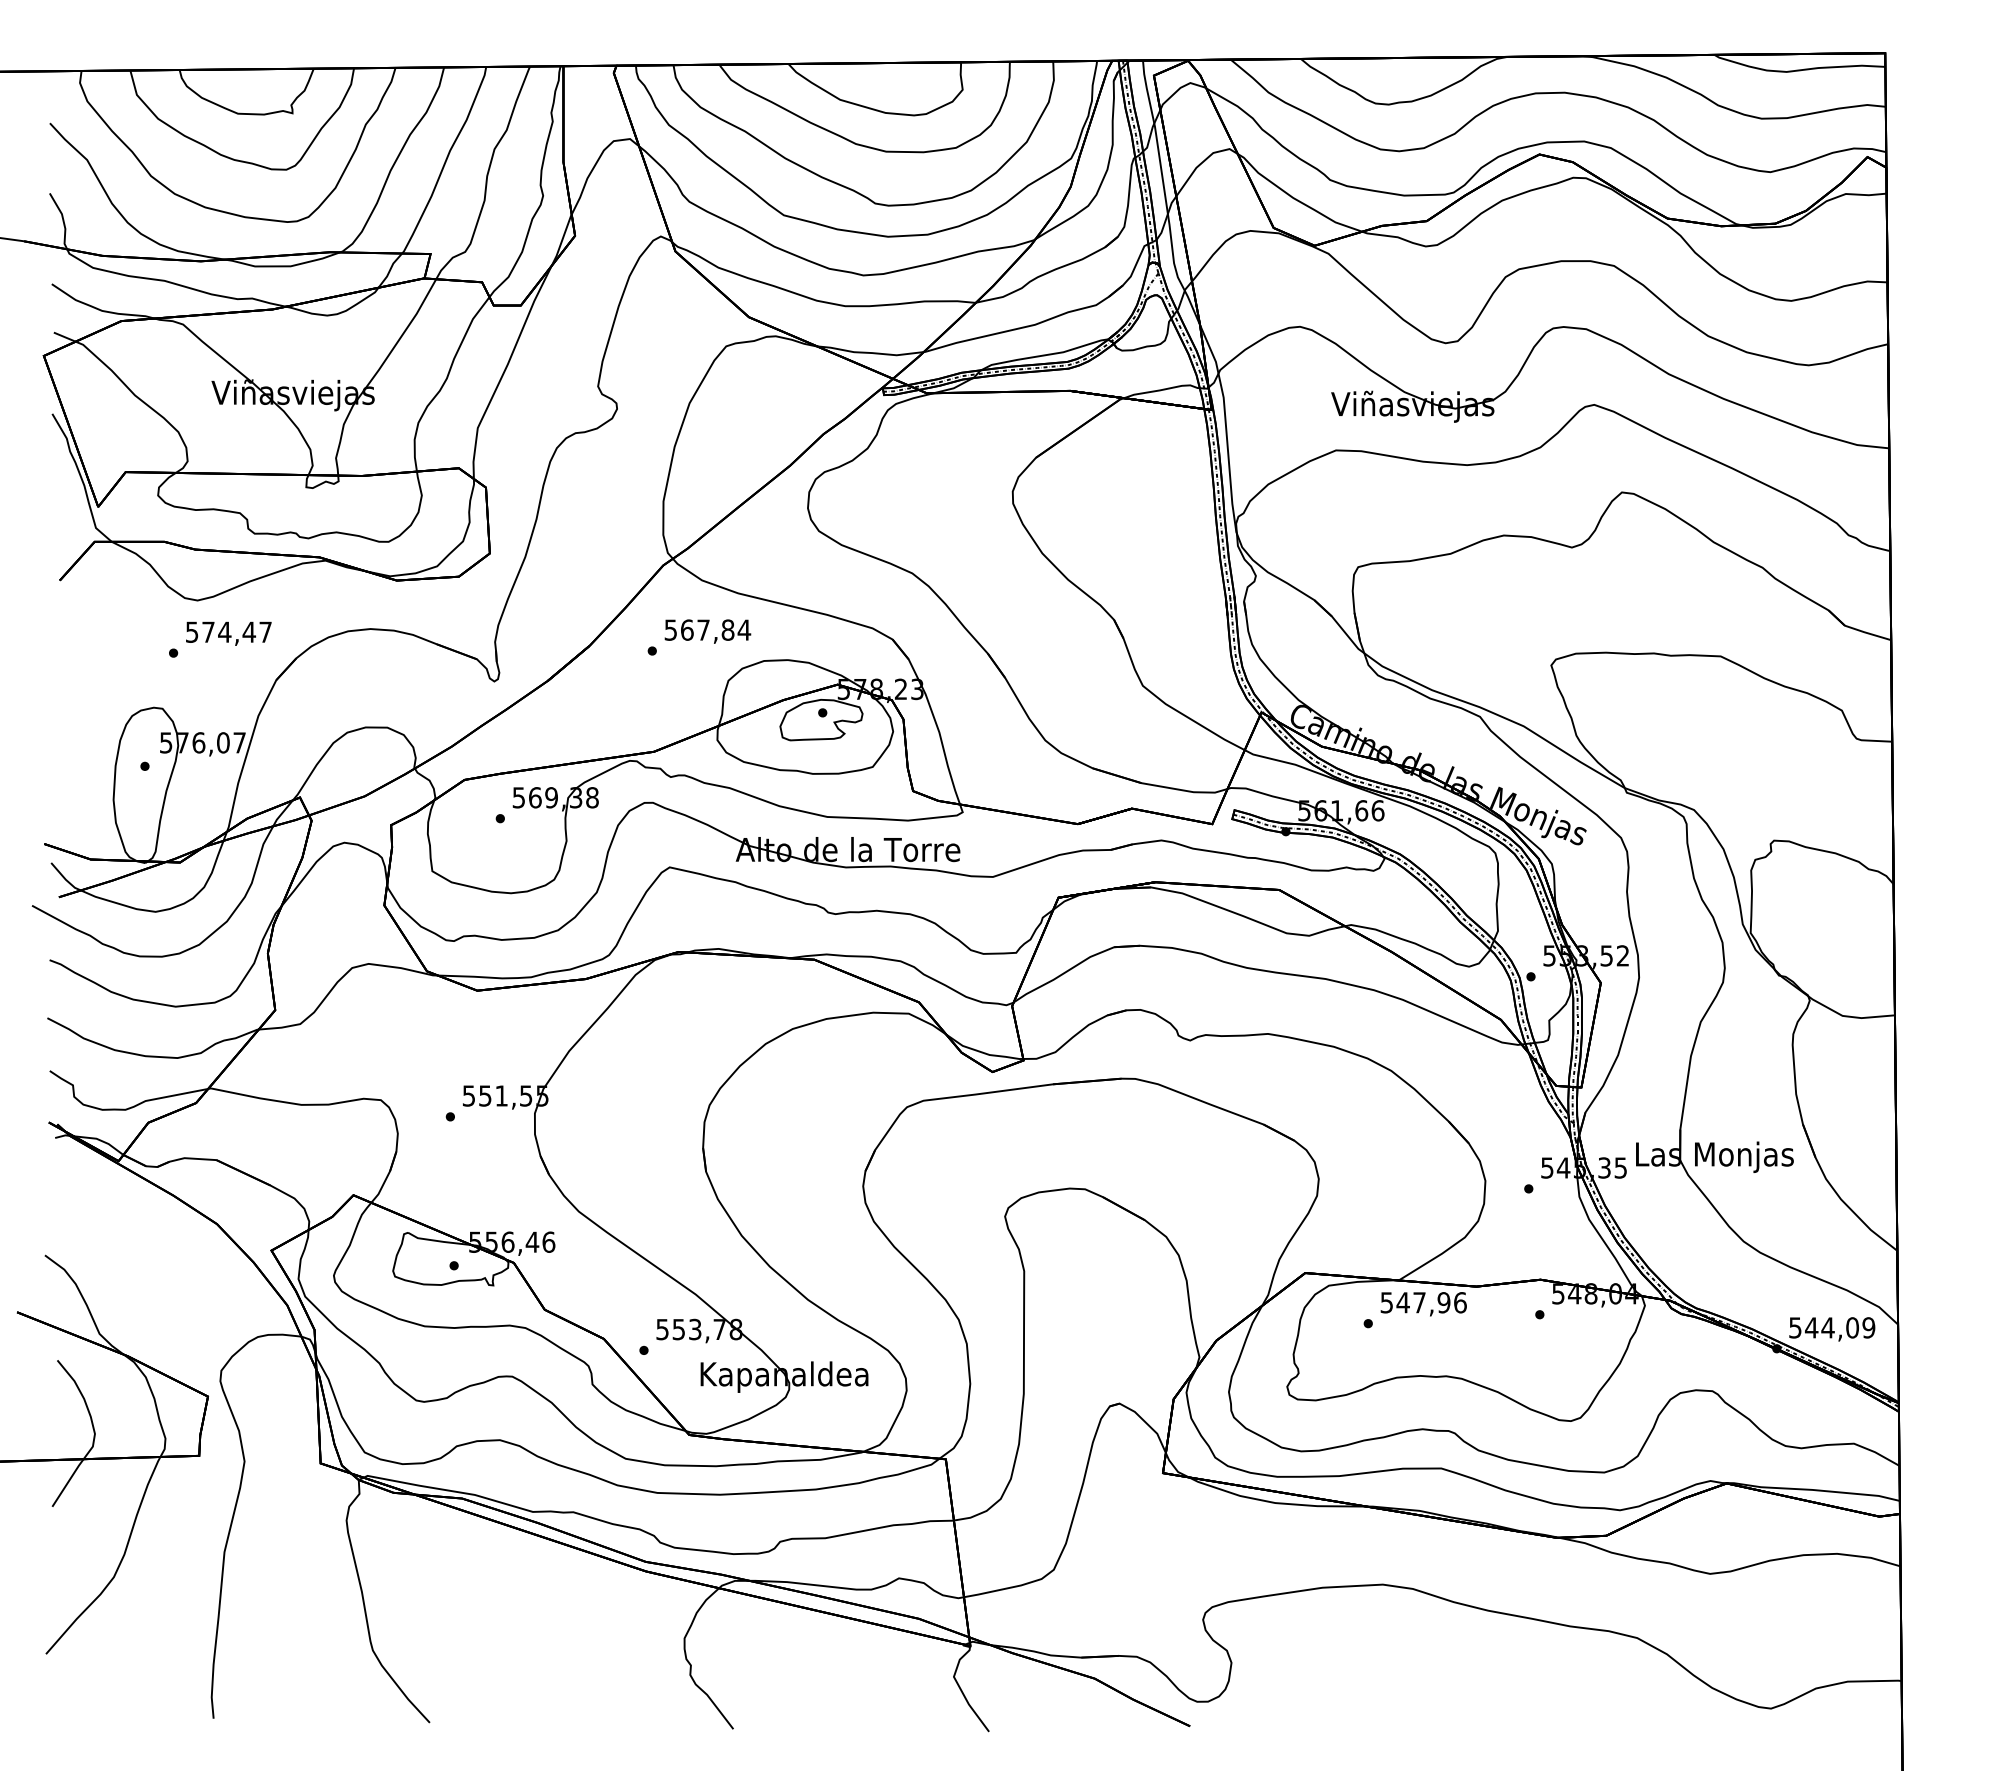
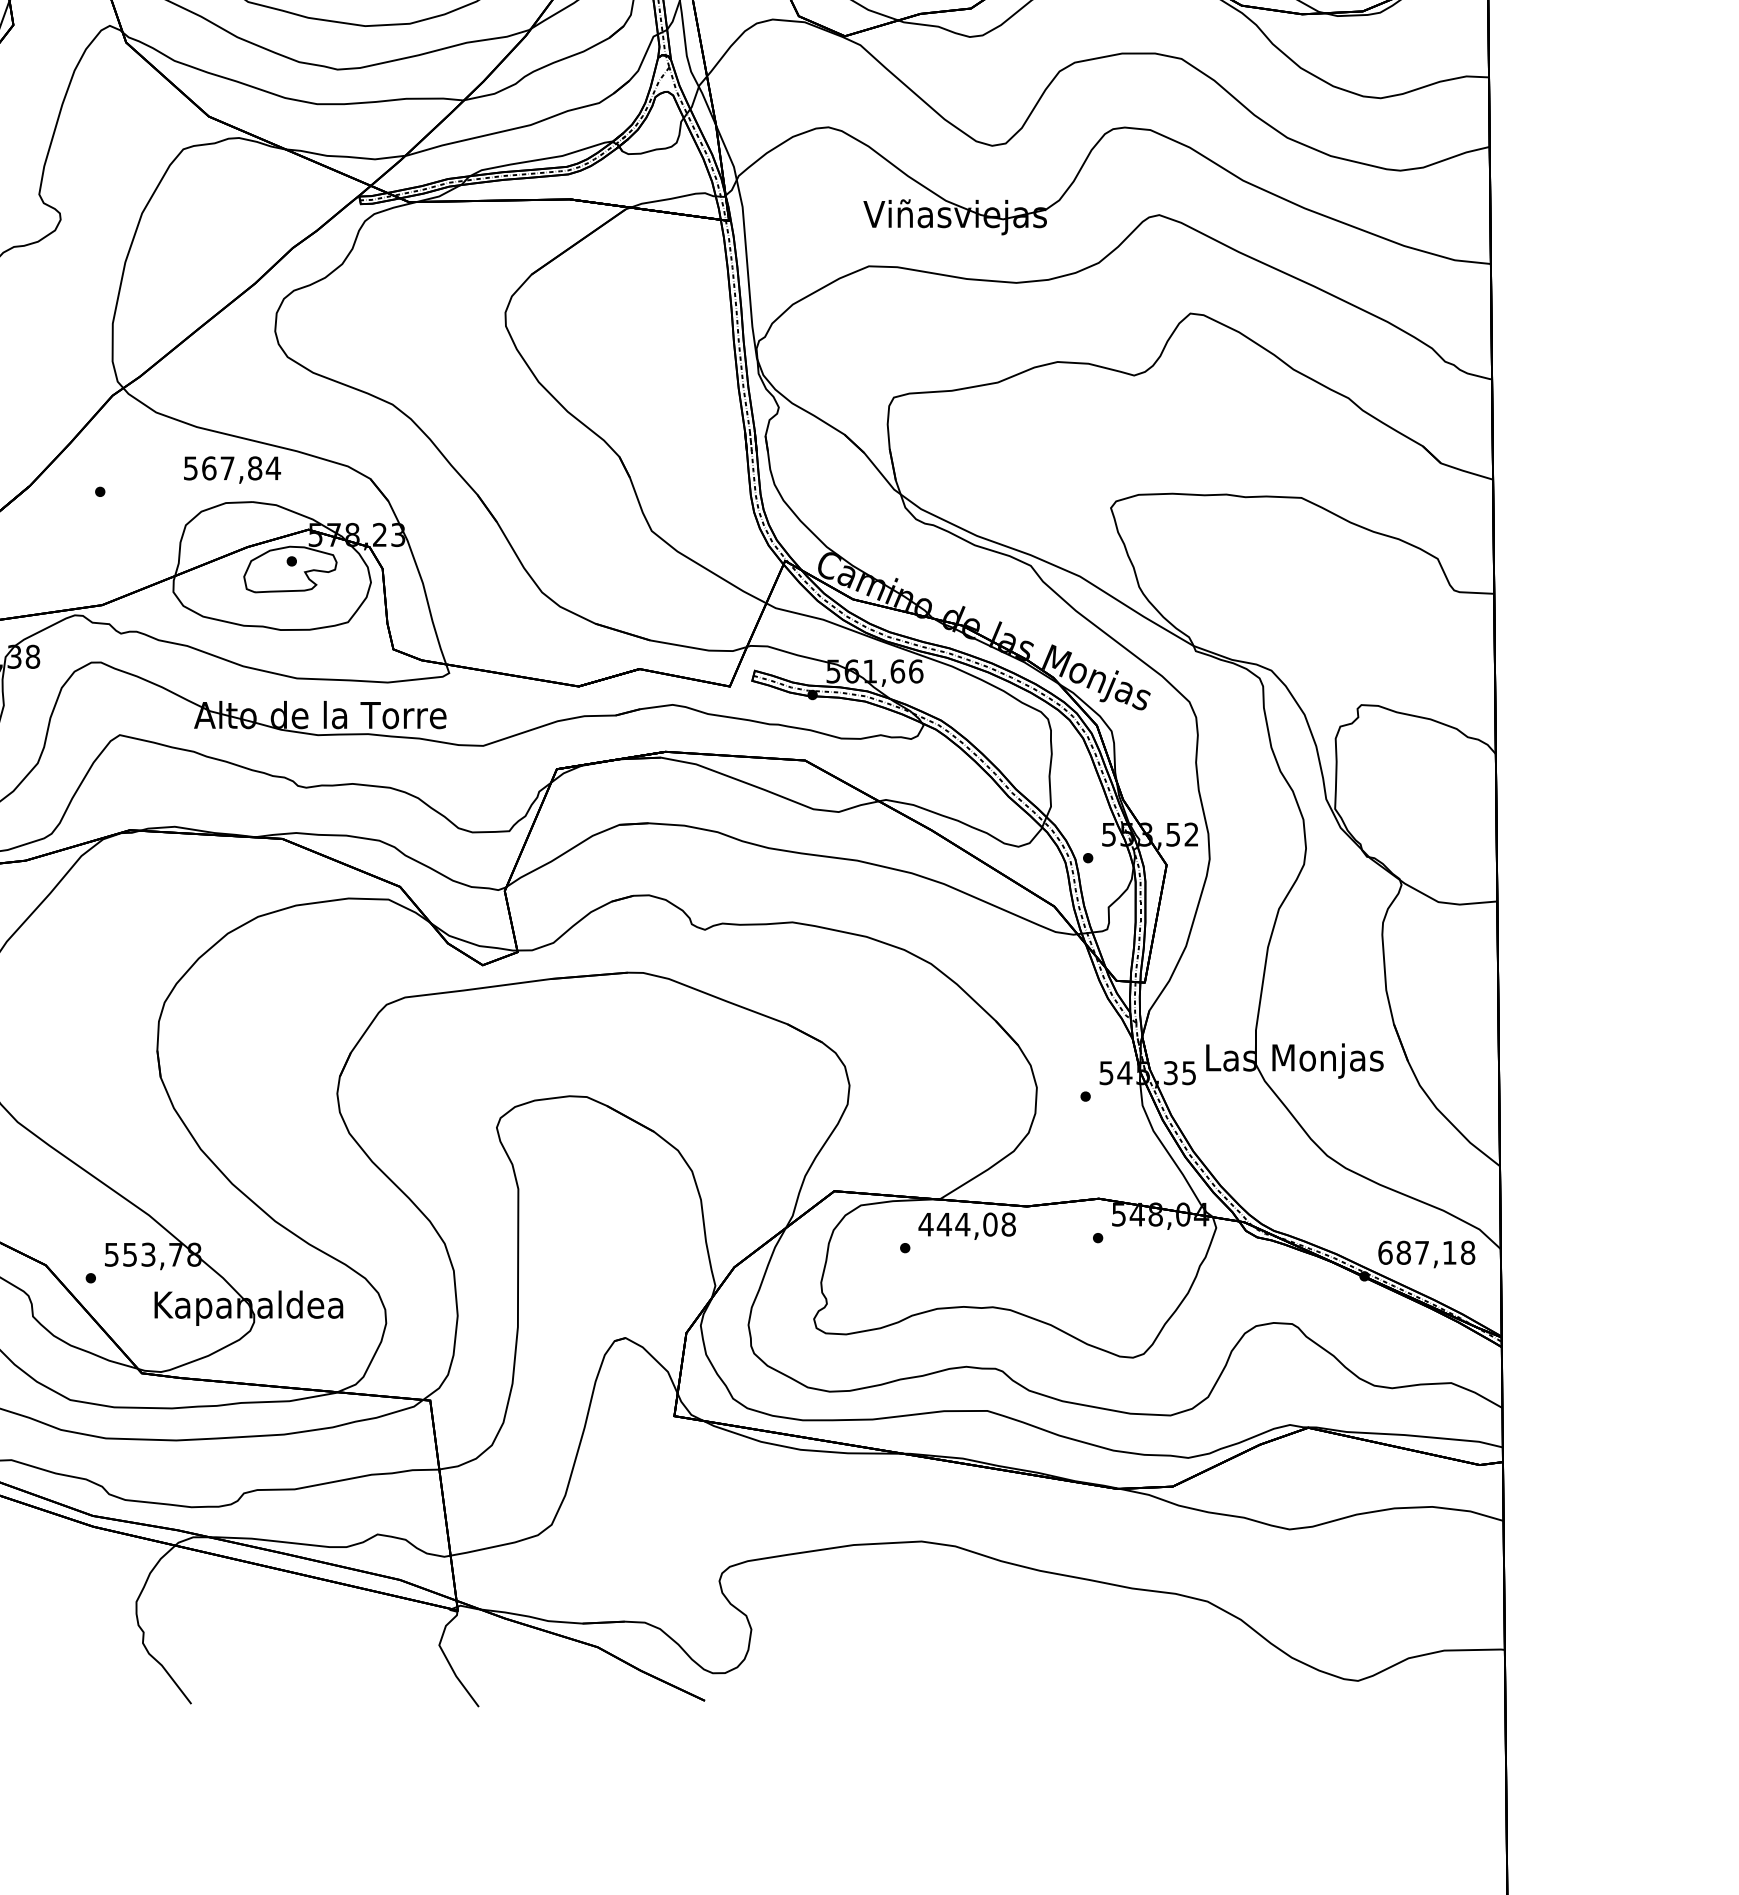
text: (707, 631) -> (231, 469), moved
text: (1423, 1302) -> (967, 1224), 547,96 -> 444,08
text: (1832, 1327) -> (1427, 1252), 544,09 -> 687,18

